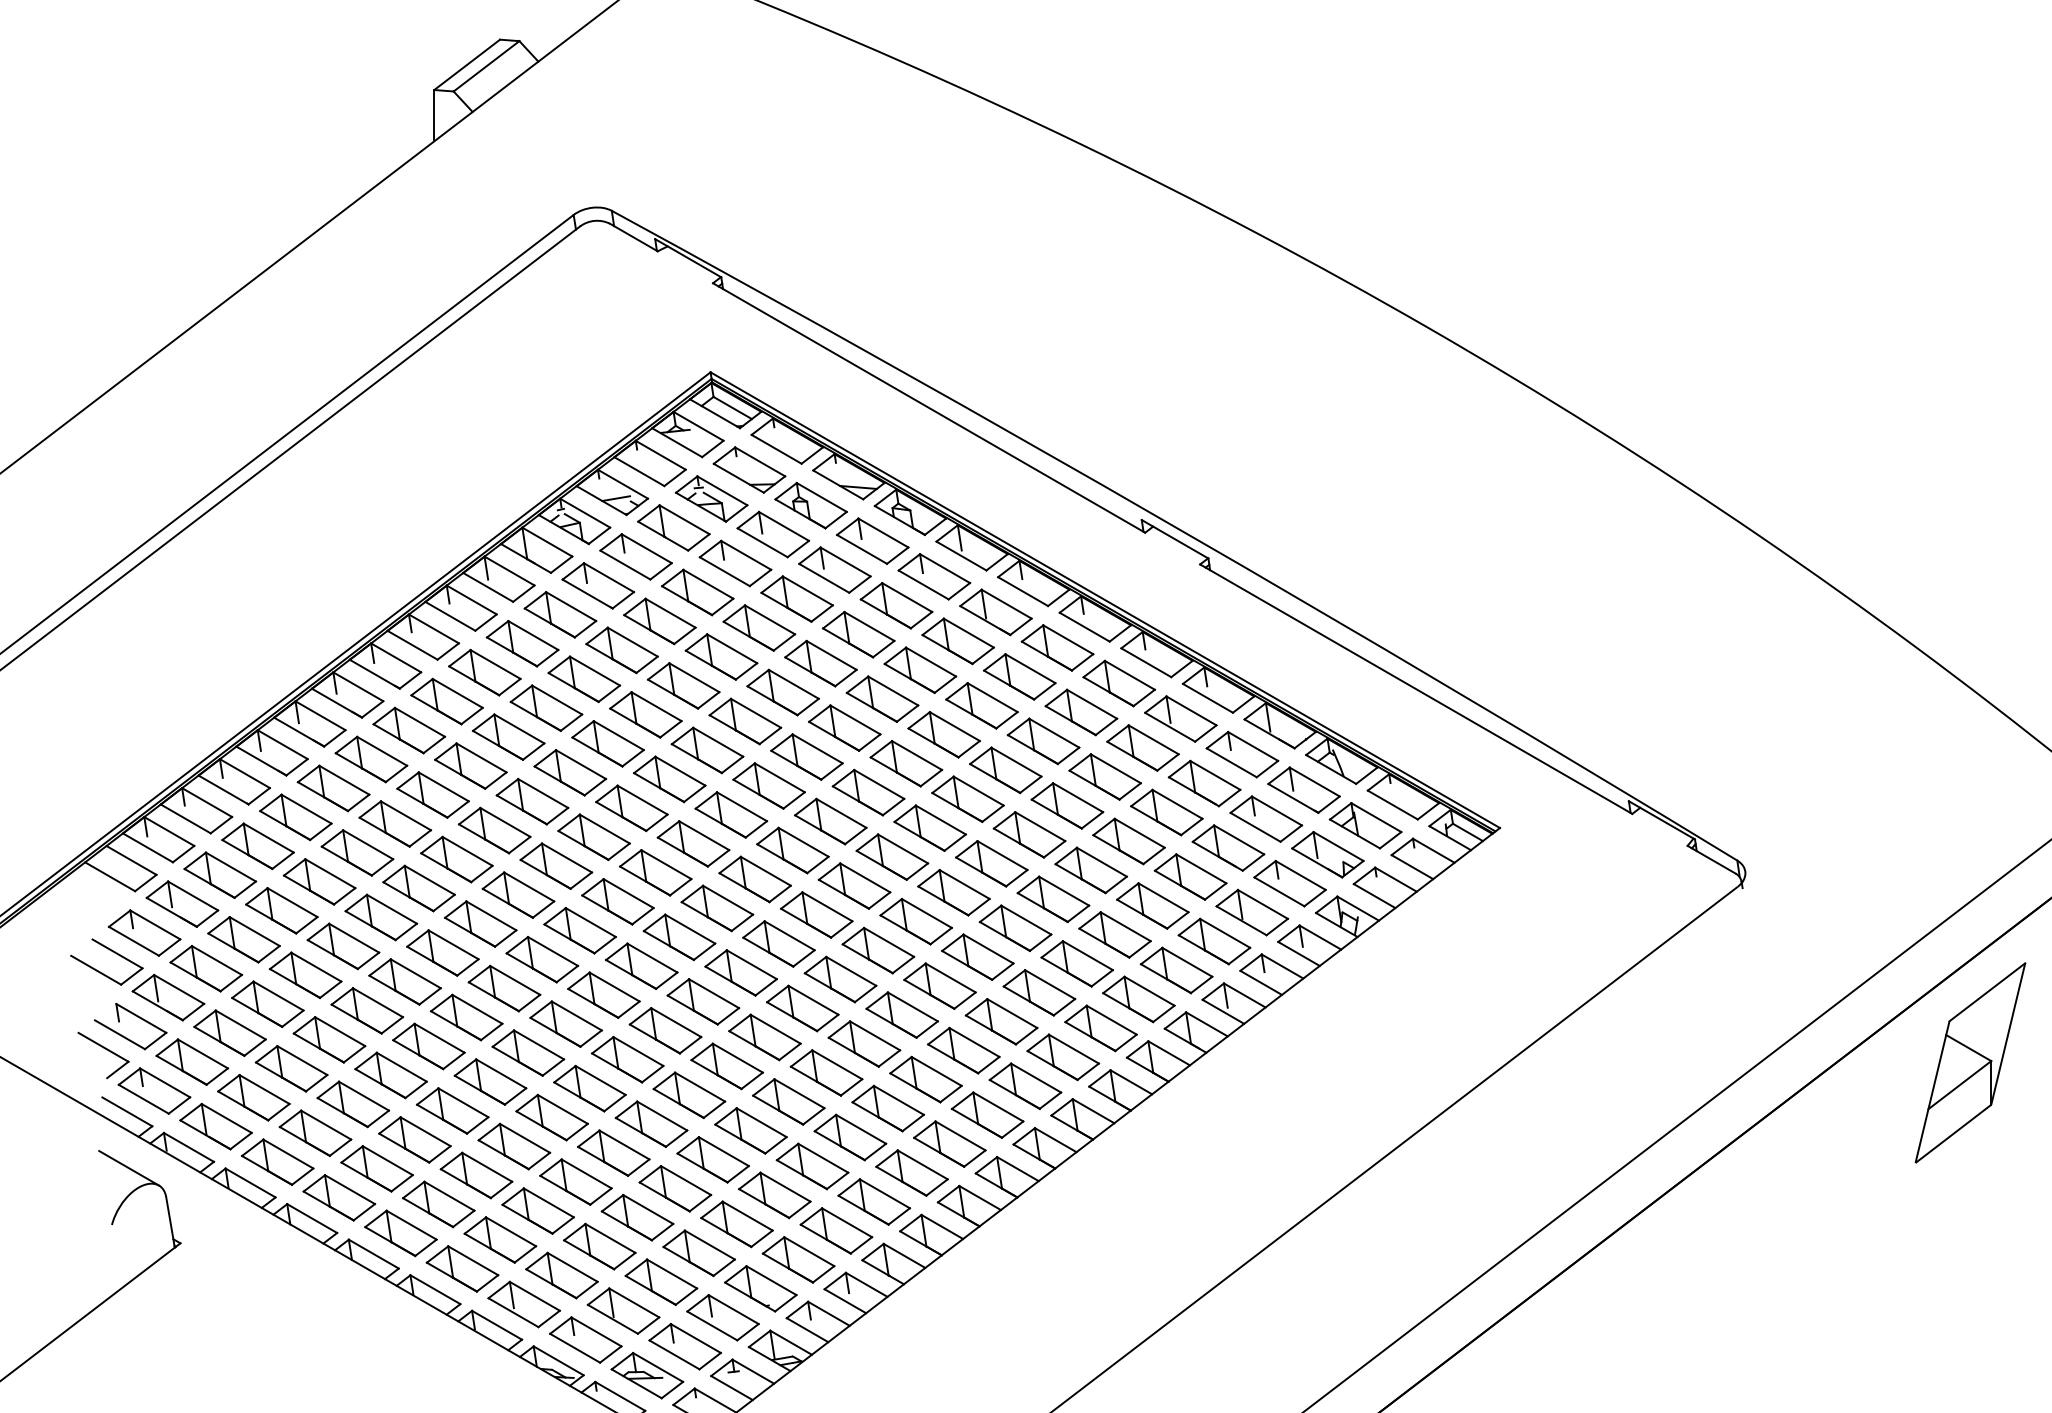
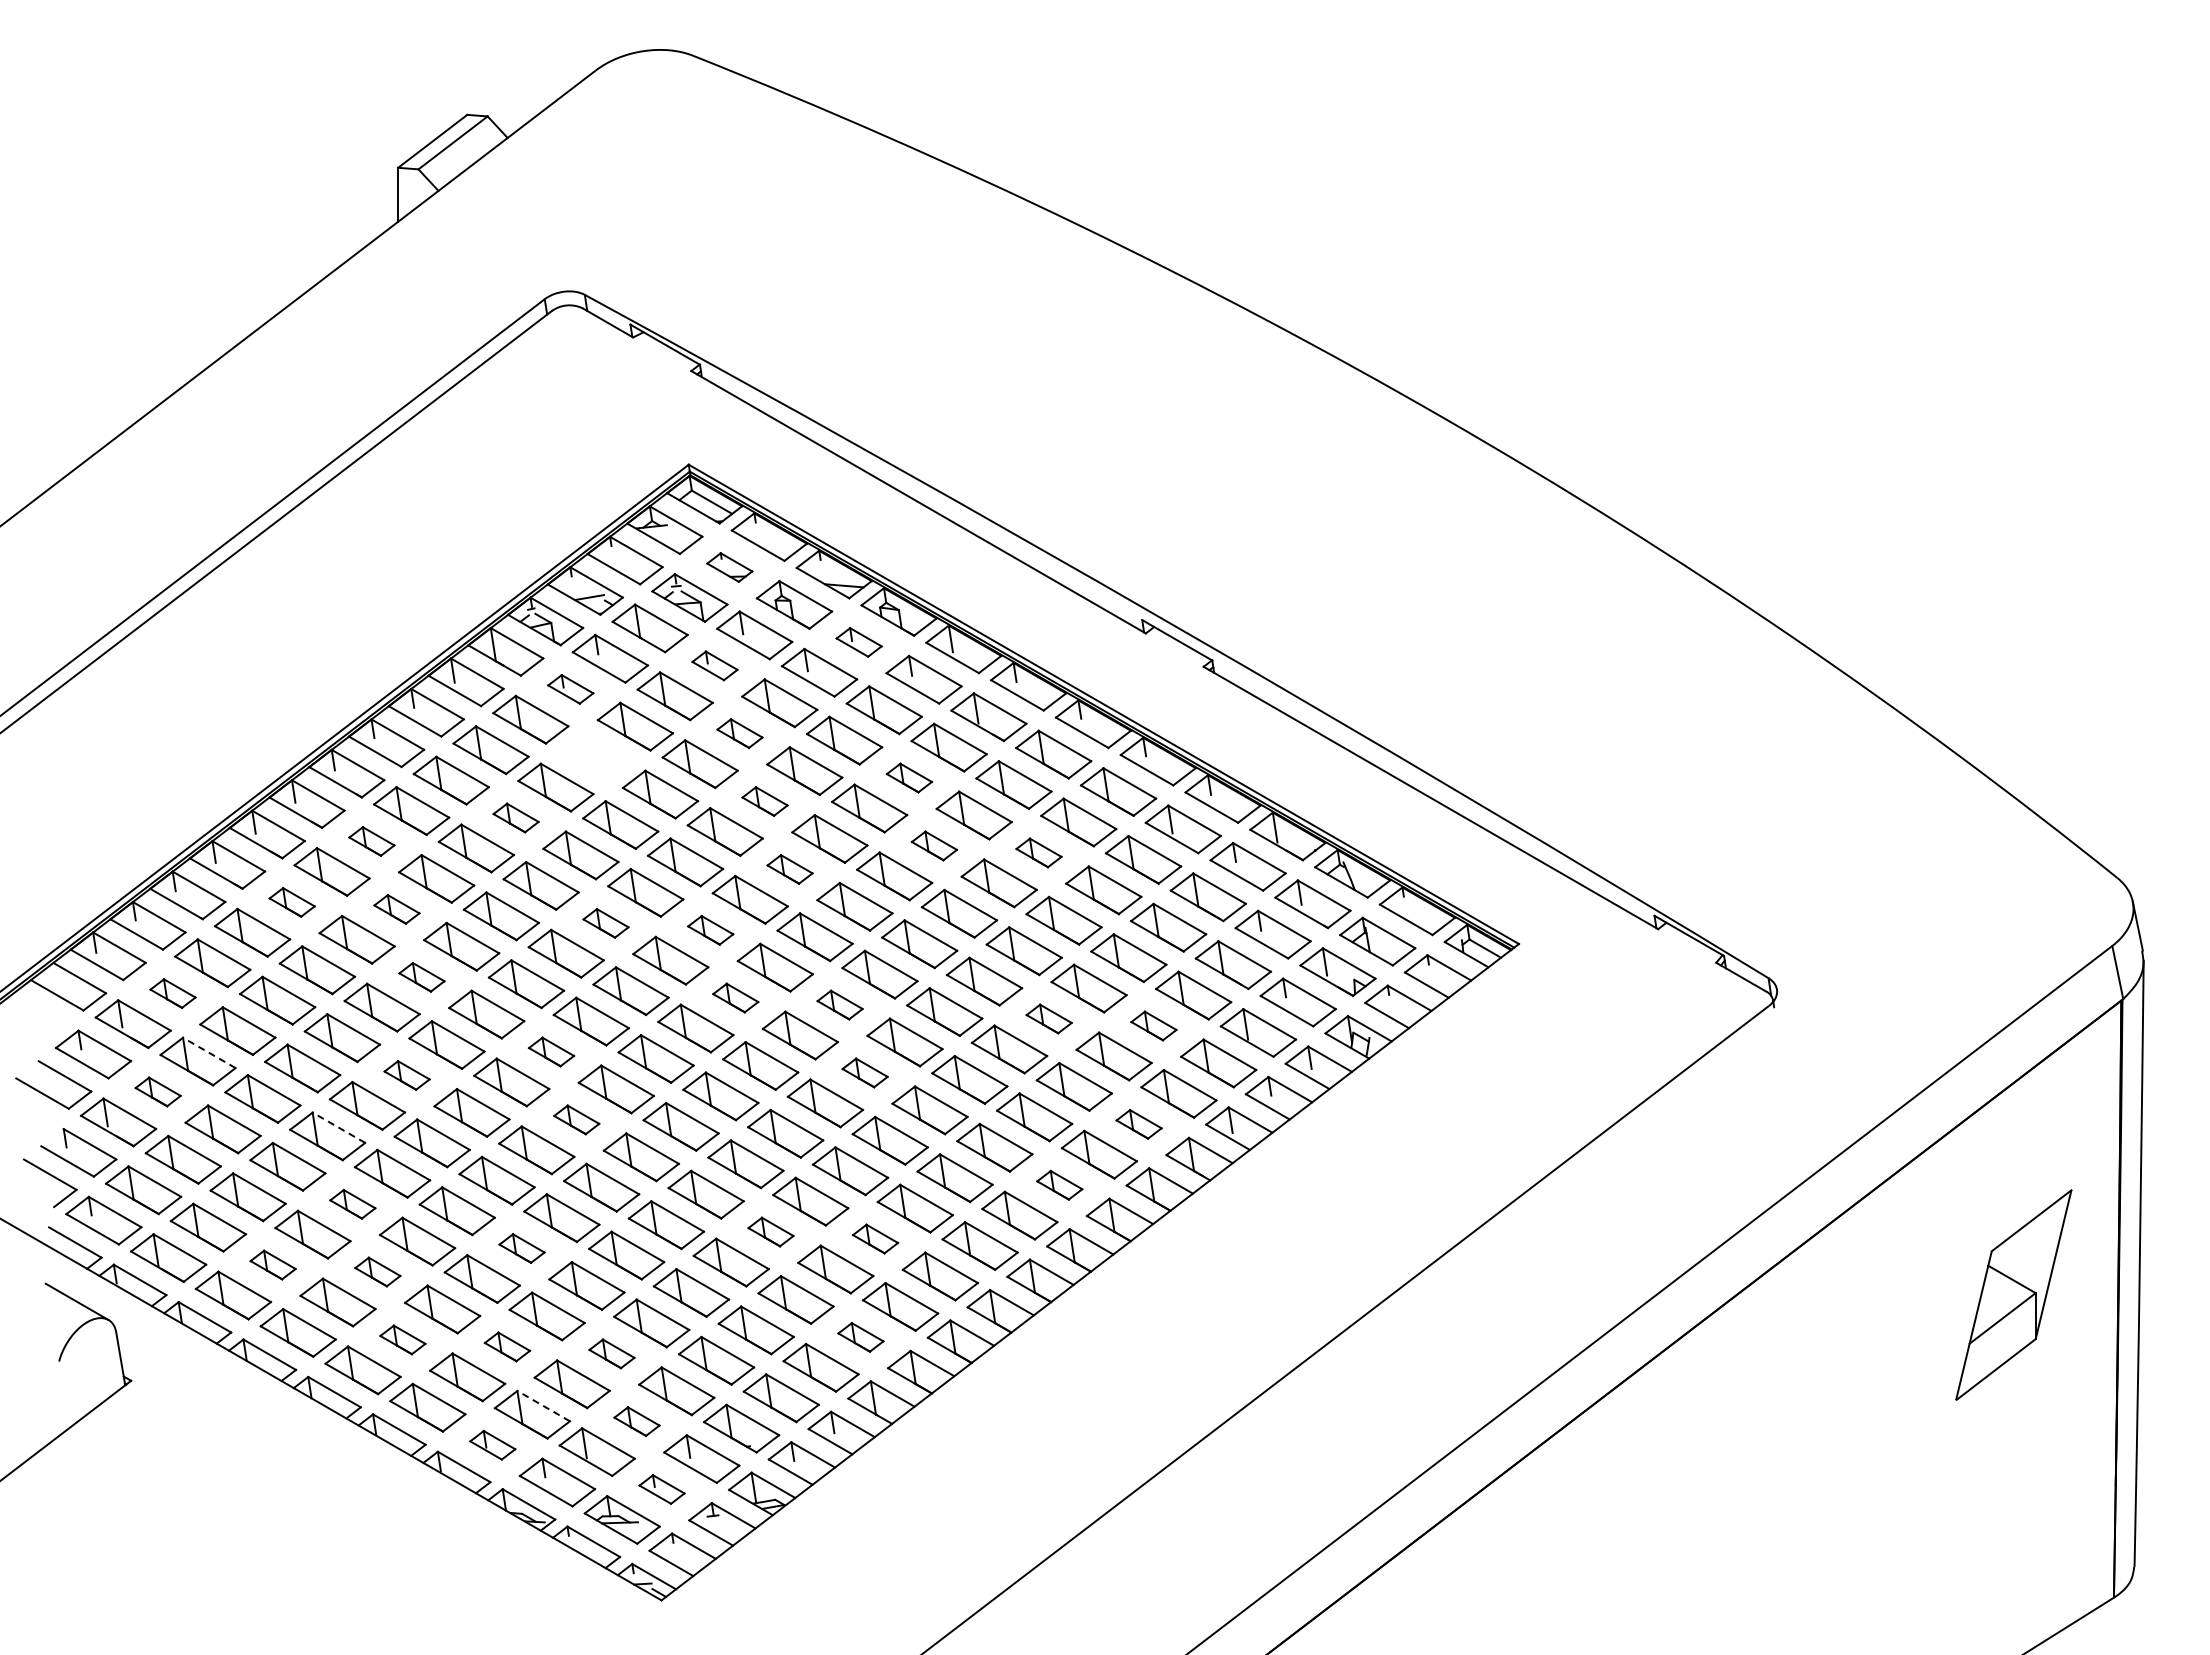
part: (749, 470) -> (729, 567), size x0.6
part: (871, 541) -> (858, 642), size x0.6
part: (735, 563) -> (714, 665), size x0.6
part: (598, 586) -> (570, 689), size x0.6
part: (758, 627) -> (739, 733), size x0.6
part: (621, 649) -> (595, 756), removed
part: (920, 669) -> (909, 777), size x0.6
part: (782, 692) -> (764, 801), size x0.6
part: (545, 707) -> (515, 817), size x0.6
part: (408, 730) -> (371, 841), size x0.6
part: (944, 734) -> (934, 845), size x0.6
part: (1043, 741) -> (1038, 852), size x0.6
part: (806, 757) -> (789, 869), size x0.6
part: (332, 788) -> (291, 902), size x0.6
part: (432, 795) -> (396, 909), size x0.6
part: (631, 808) -> (605, 923), size x0.6
part: (731, 815) -> (710, 930), size x0.6
part: (456, 859) -> (421, 977), size x0.6
part: (219, 875) -> (172, 993), size x0.6
part: (755, 878) -> (735, 997), size x0.6
part: (853, 885) -> (839, 1004), size x0.6
part: (1052, 898) -> (1048, 1018), size x0.6
part: (1152, 905) -> (1153, 1025), size x0.6
part: (580, 930) -> (551, 1051), size x0.6
line: (253, 931) -> (208, 1052), solid -> dashed
part: (877, 950) -> (864, 1072), size x0.6
part: (442, 953) -> (406, 1075), size x0.6
part: (205, 968) -> (157, 1091), size x0.6
part: (603, 994) -> (576, 1119), size x0.6
part: (1138, 999) -> (1138, 1124), size x0.6
line: (377, 1002) -> (338, 1127), solid -> dashed
part: (1063, 1057) -> (1059, 1185), size x0.6
part: (1970, 1062) -> (2013, 1294), moved
part: (390, 1075) -> (352, 1204), size x0.6
part: (788, 1101) -> (770, 1231), size x0.6
part: (888, 1108) -> (875, 1238), size x0.6
part: (551, 1117) -> (521, 1248), size x0.6
part: (314, 1132) -> (272, 1264), size x0.6
part: (414, 1139) -> (377, 1271), size x0.6
part: (873, 1202) -> (860, 1337), size x0.6
part: (438, 1204) -> (402, 1339), size x0.6
part: (538, 1210) -> (507, 1346), size x0.6
part: (637, 1217) -> (611, 1353), size x0.6
line: (572, 1266) -> (543, 1405), solid -> dashed
part: (660, 1282) -> (636, 1421), size x0.6
part: (523, 1304) -> (492, 1445), size x0.6
part: (684, 1346) -> (661, 1489), size x0.6

